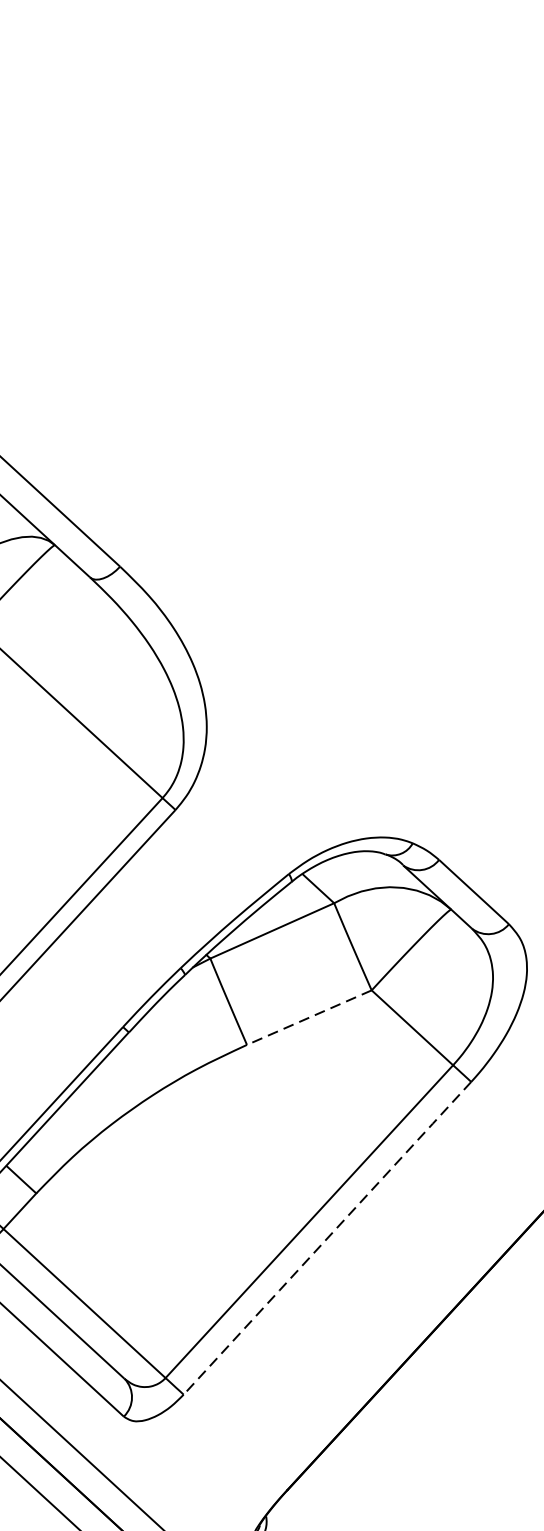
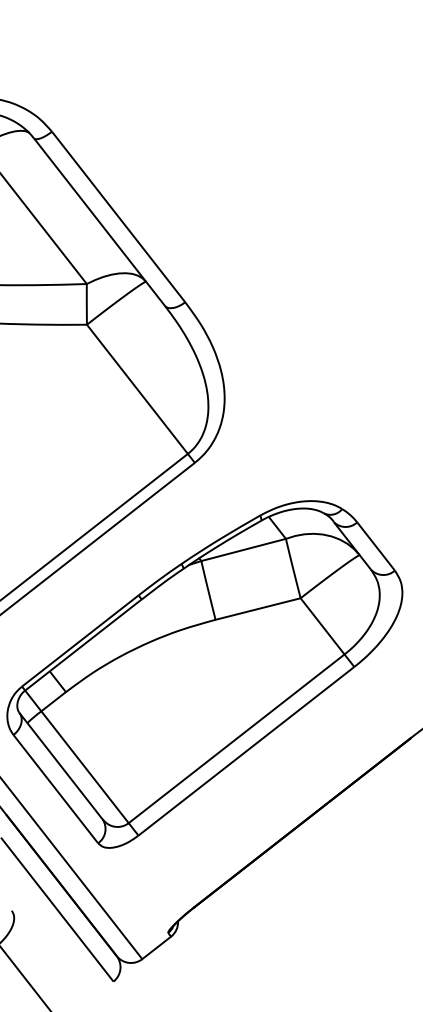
line: (310, 1018) -> (258, 609), dashed -> solid
line: (327, 1238) -> (246, 751), dashed -> solid

